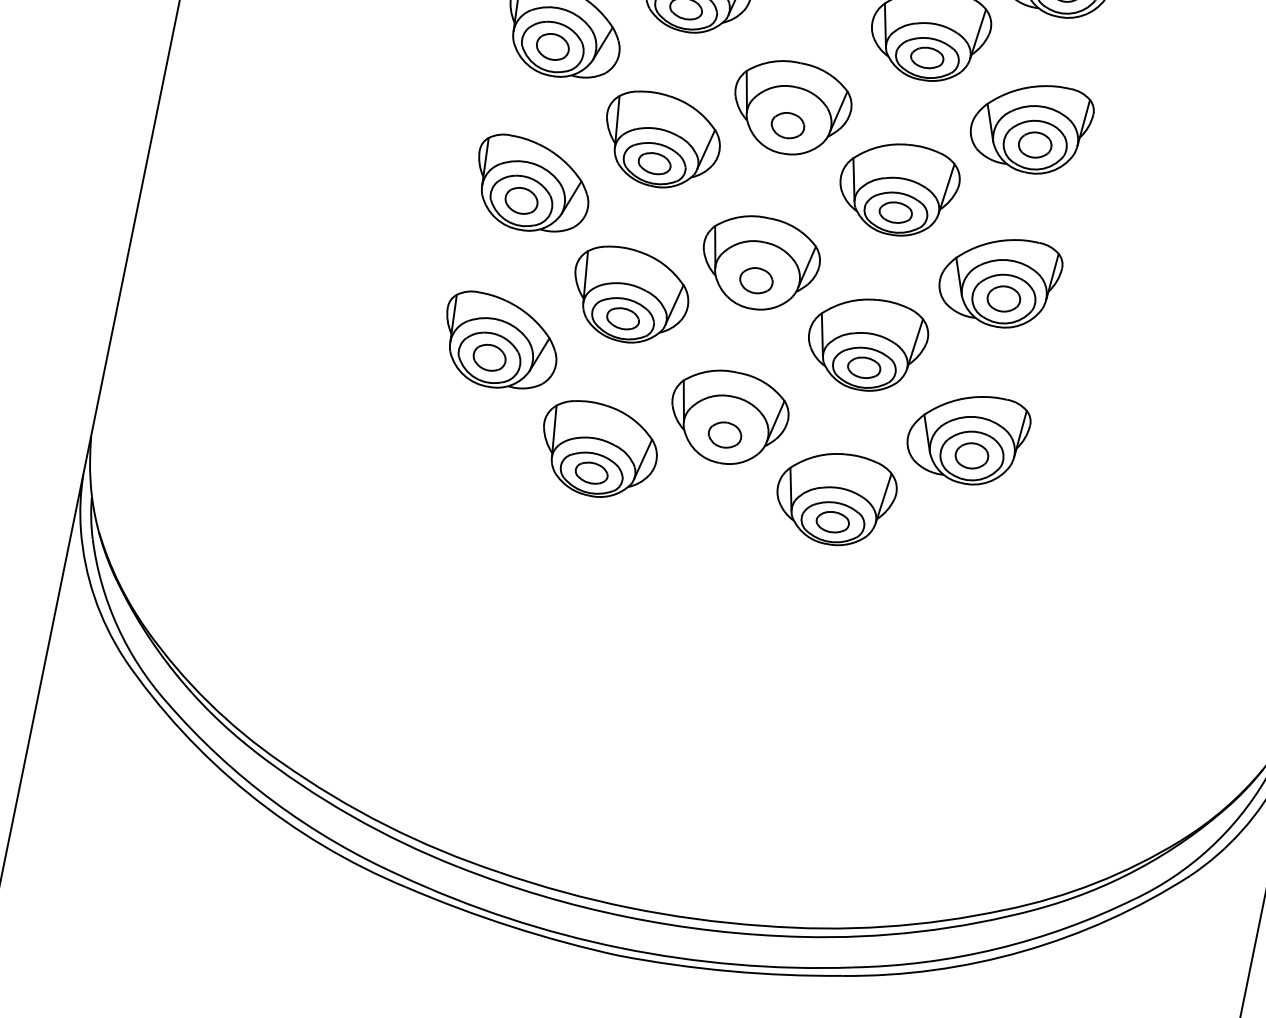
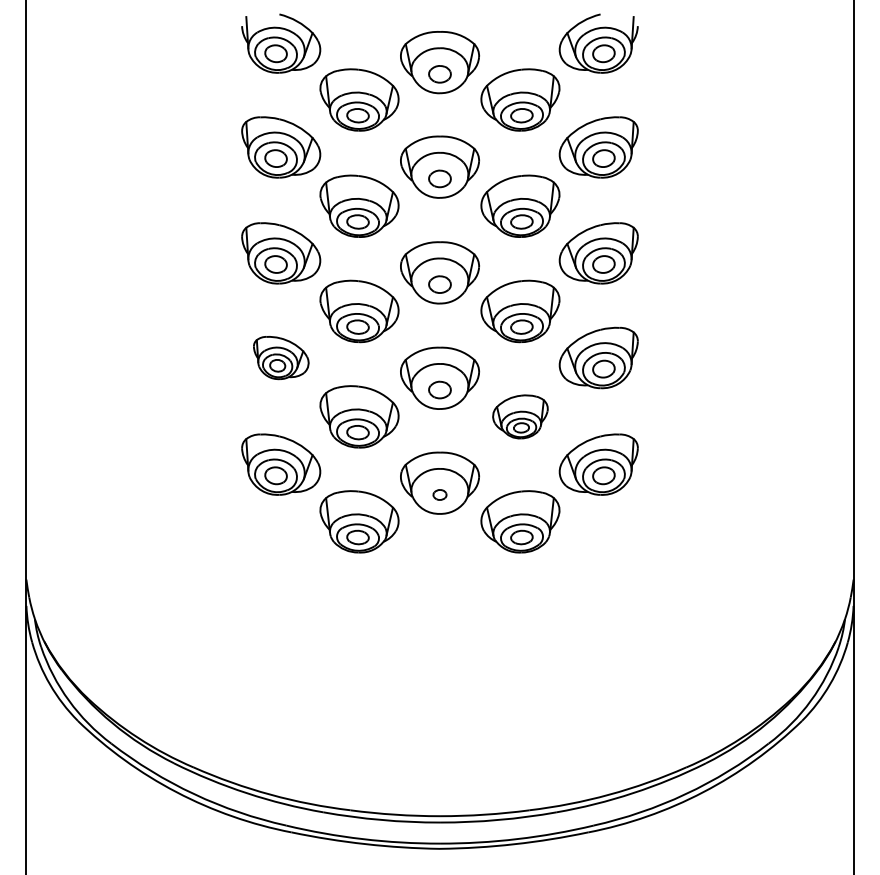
part: (533, 185) -> (281, 357), size x0.7
part: (866, 343) -> (520, 416), size x0.7
part: (724, 434) -> (439, 494), size x0.6

